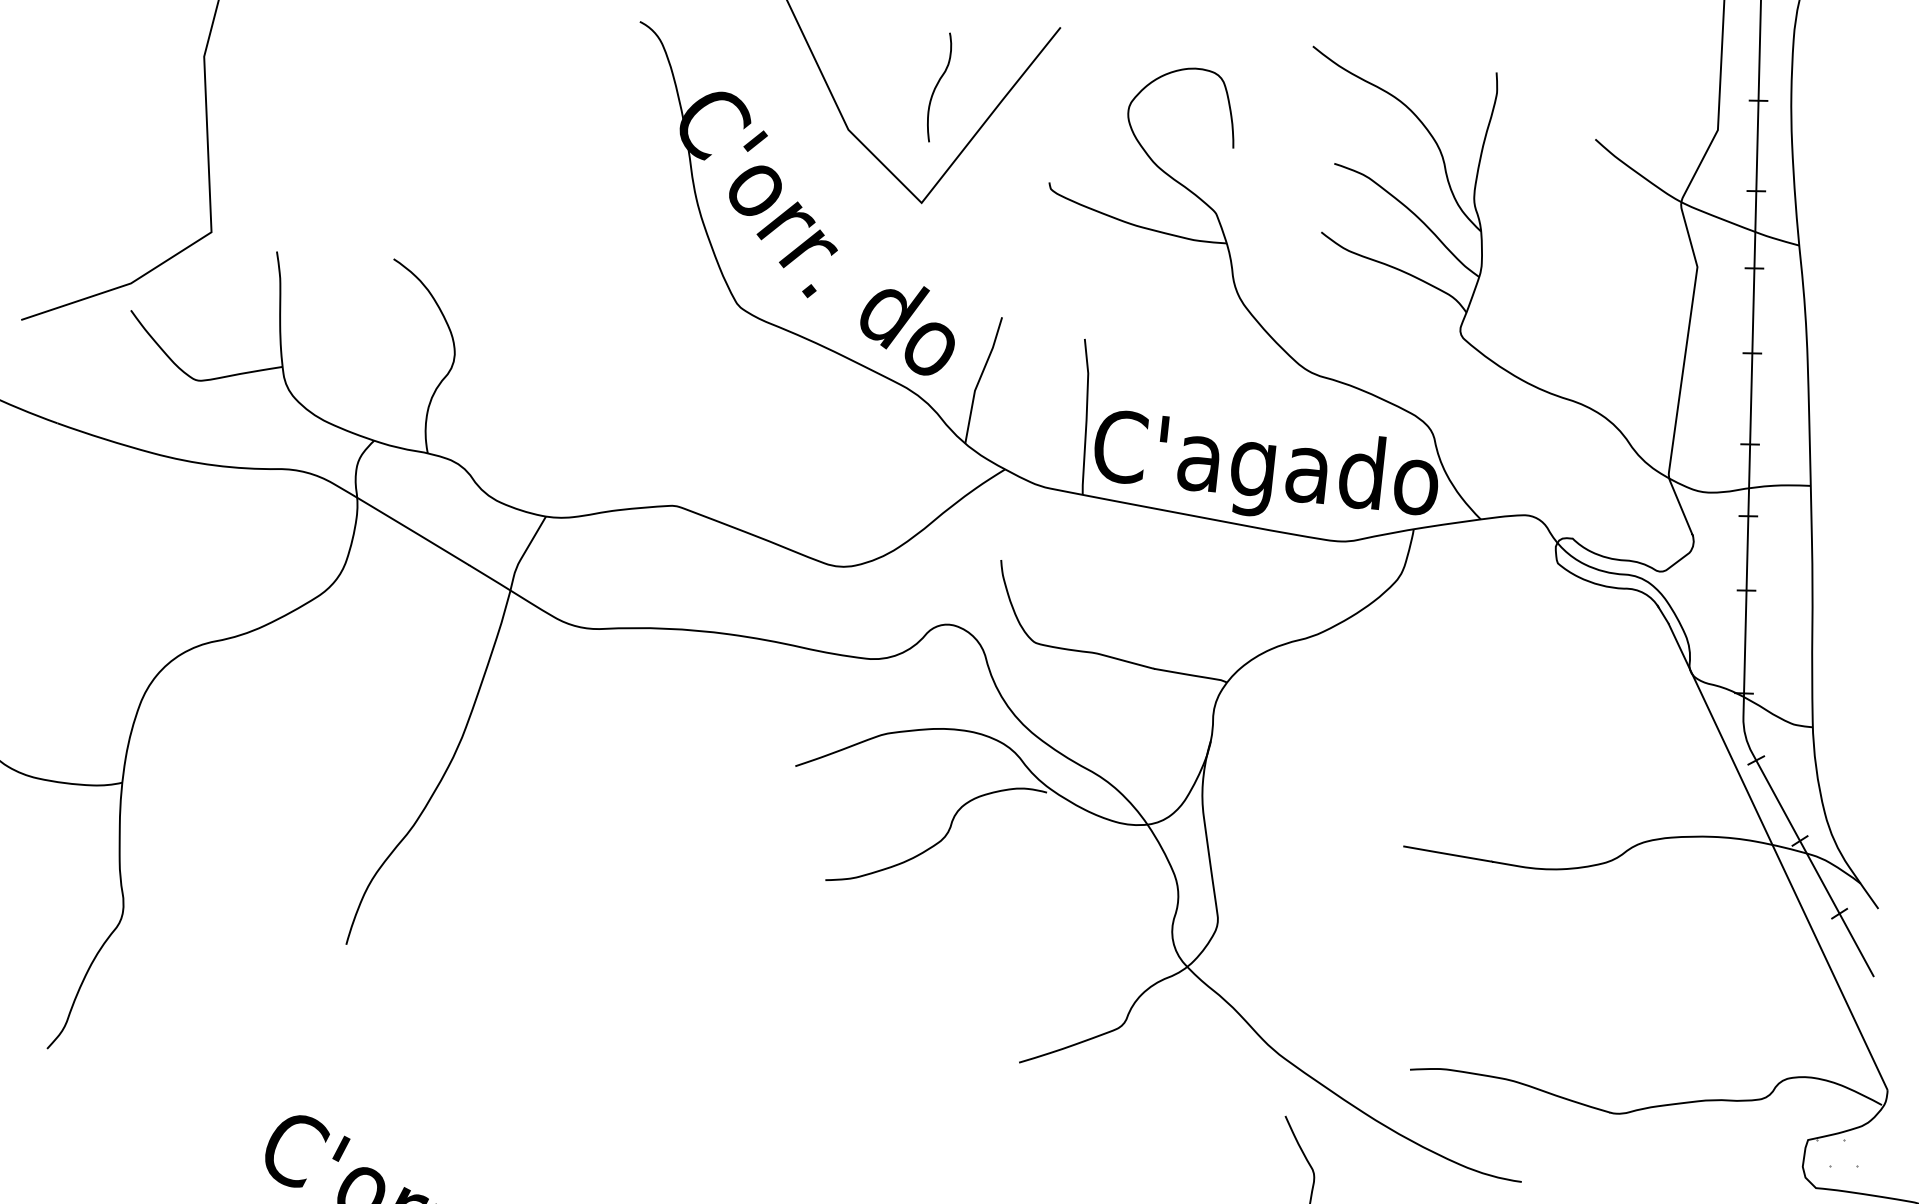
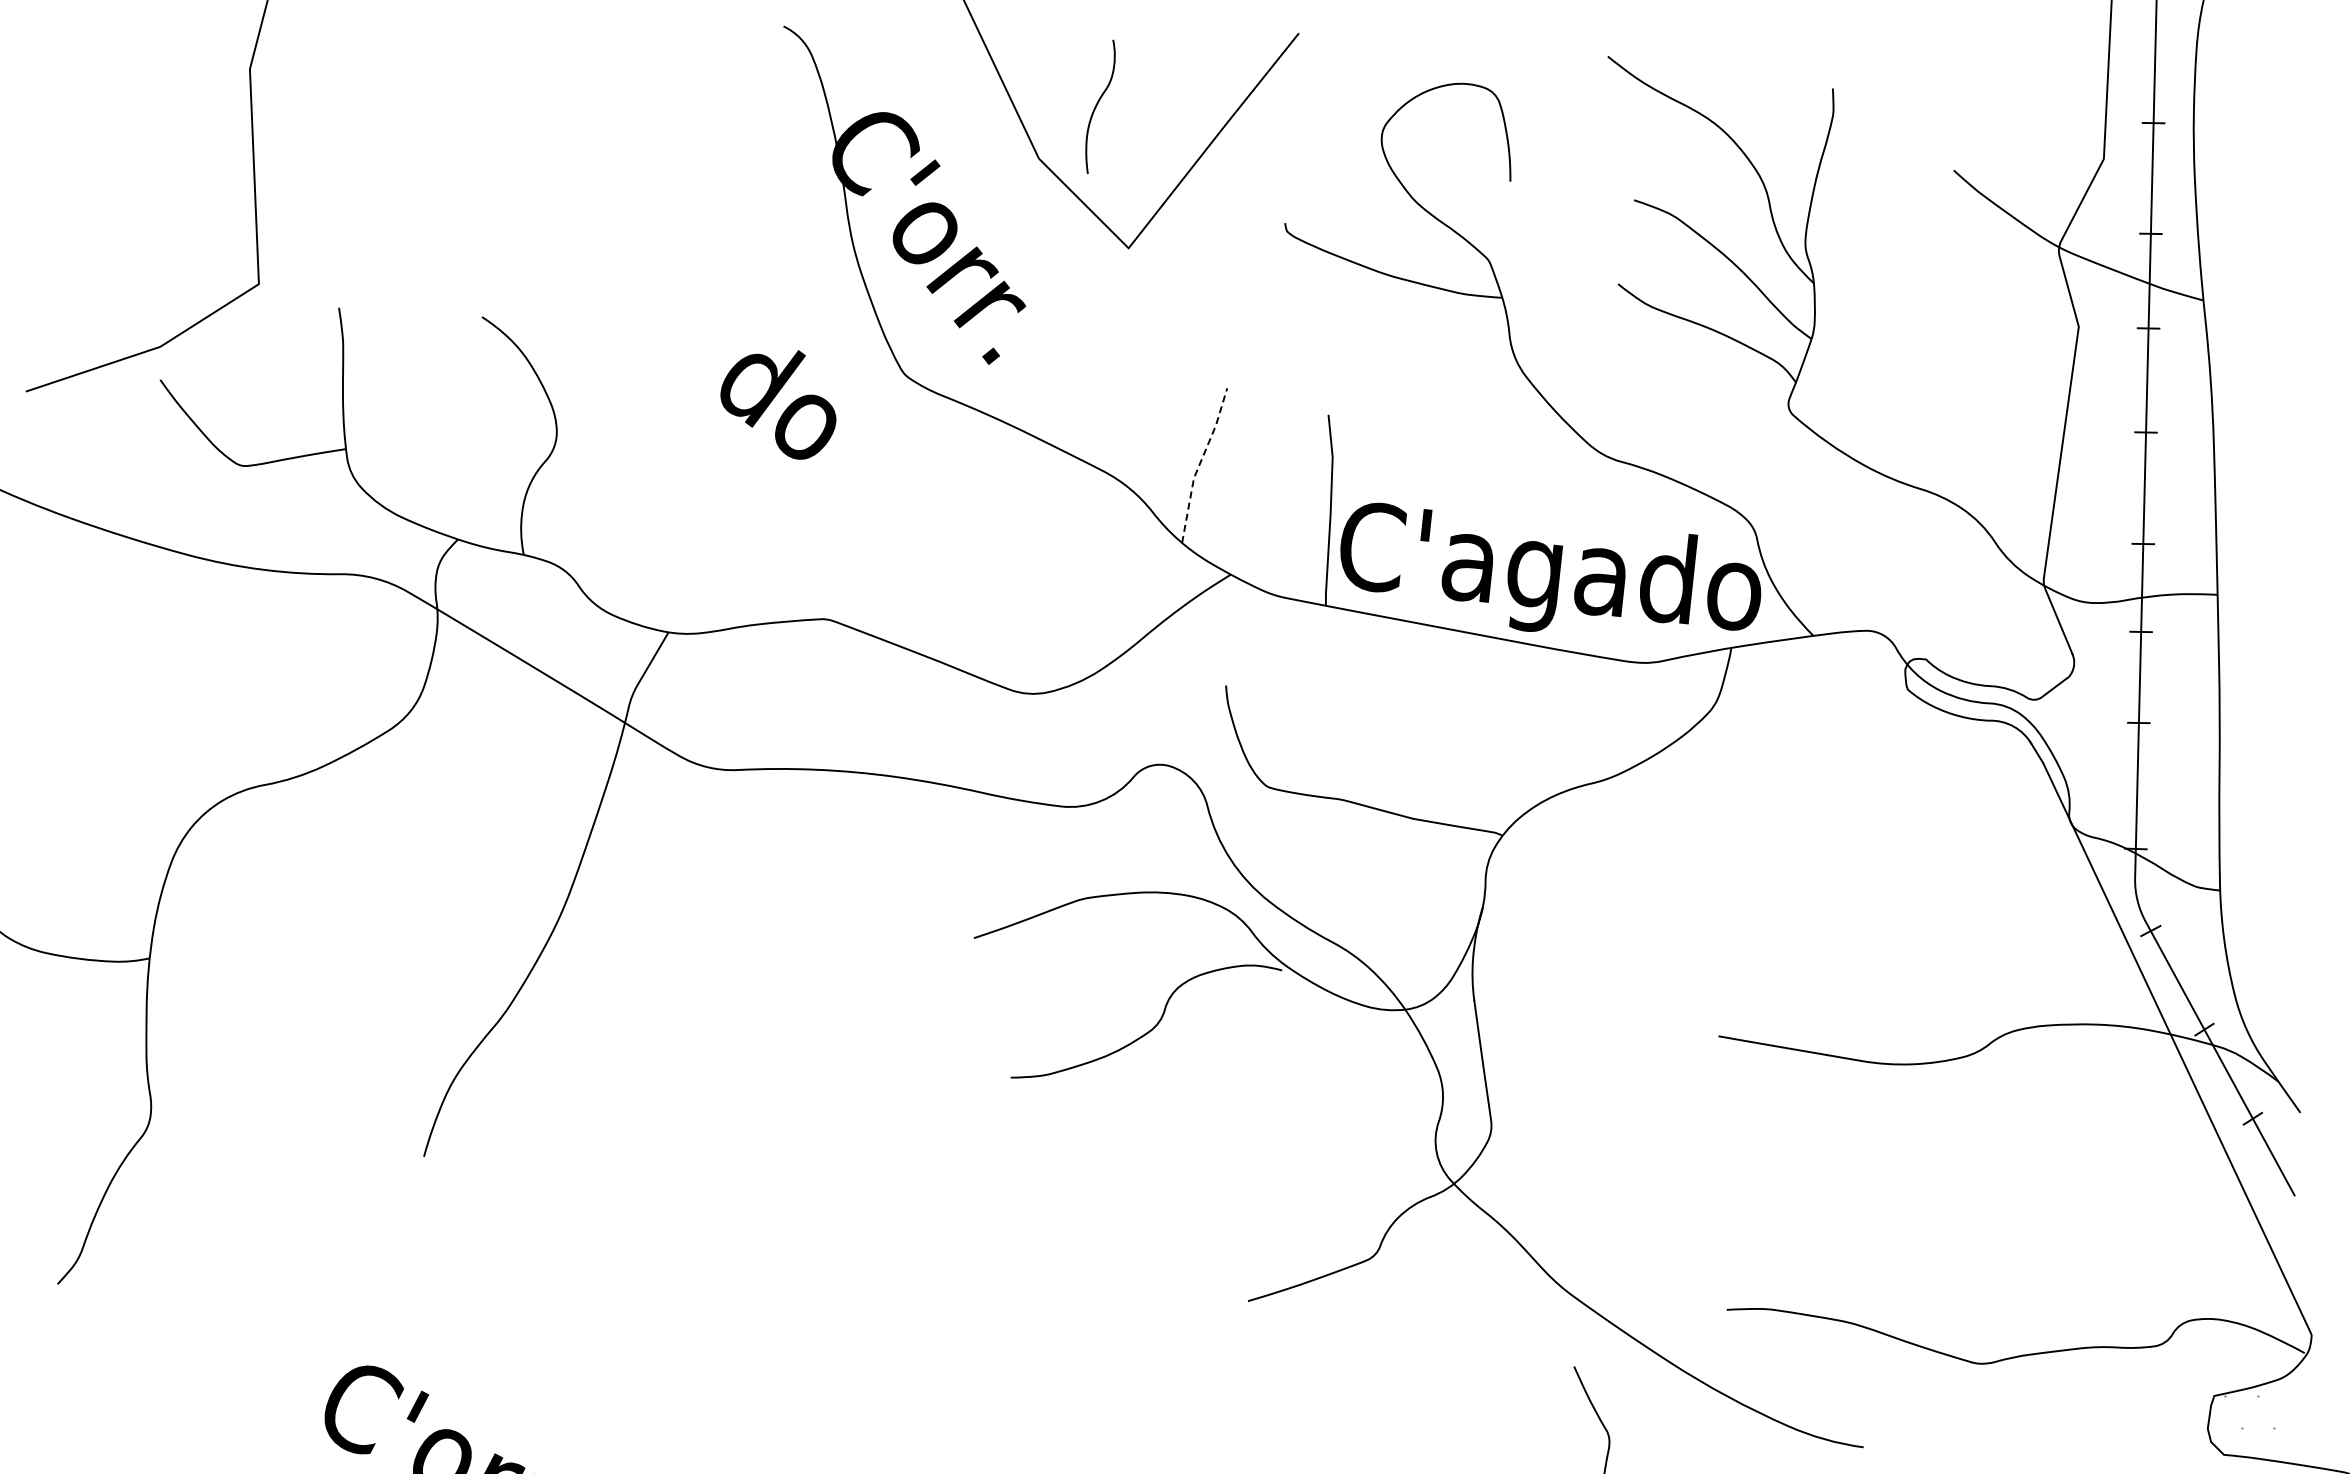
curve: (937, 86) -> (1097, 105), moved
text: (907, 330) -> (778, 404), moved
line: (980, 378) -> (1200, 463), solid -> dashed

